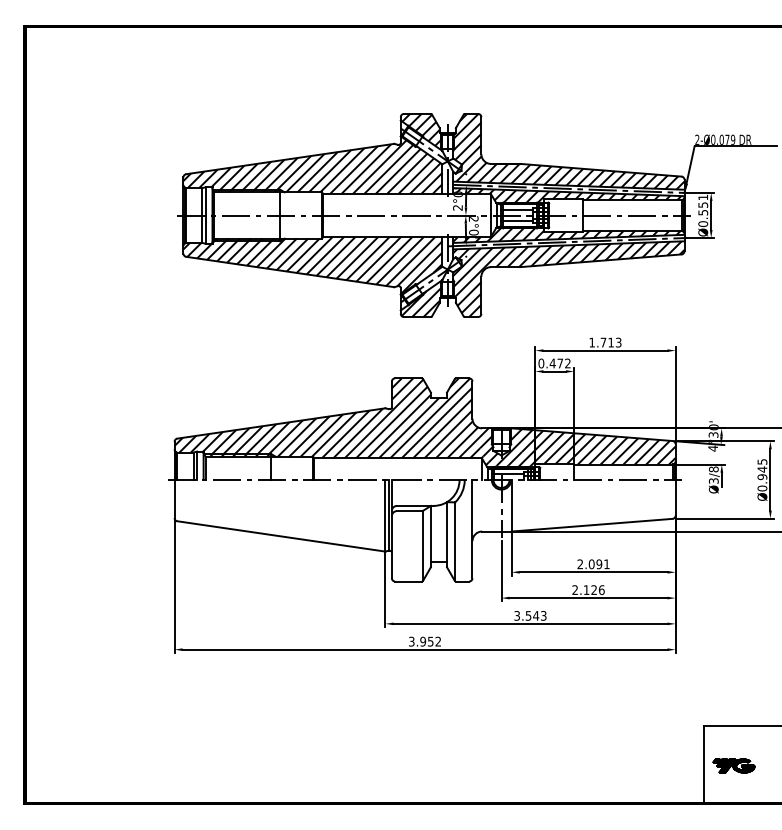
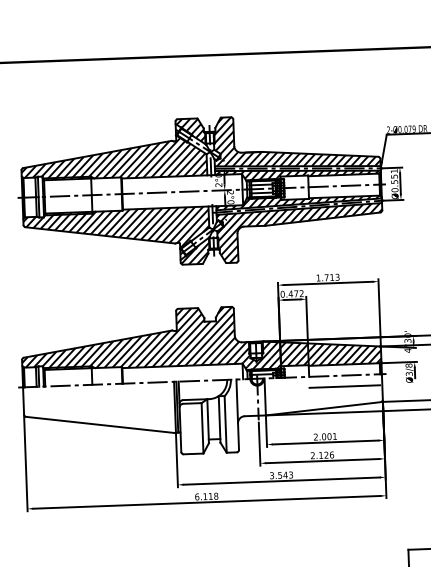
line: (623, 495) -> (345, 386), added
text: (599, 564) -> (329, 436), 2.091 -> 2.001
text: (424, 641) -> (206, 496), 3.952 -> 6.118

